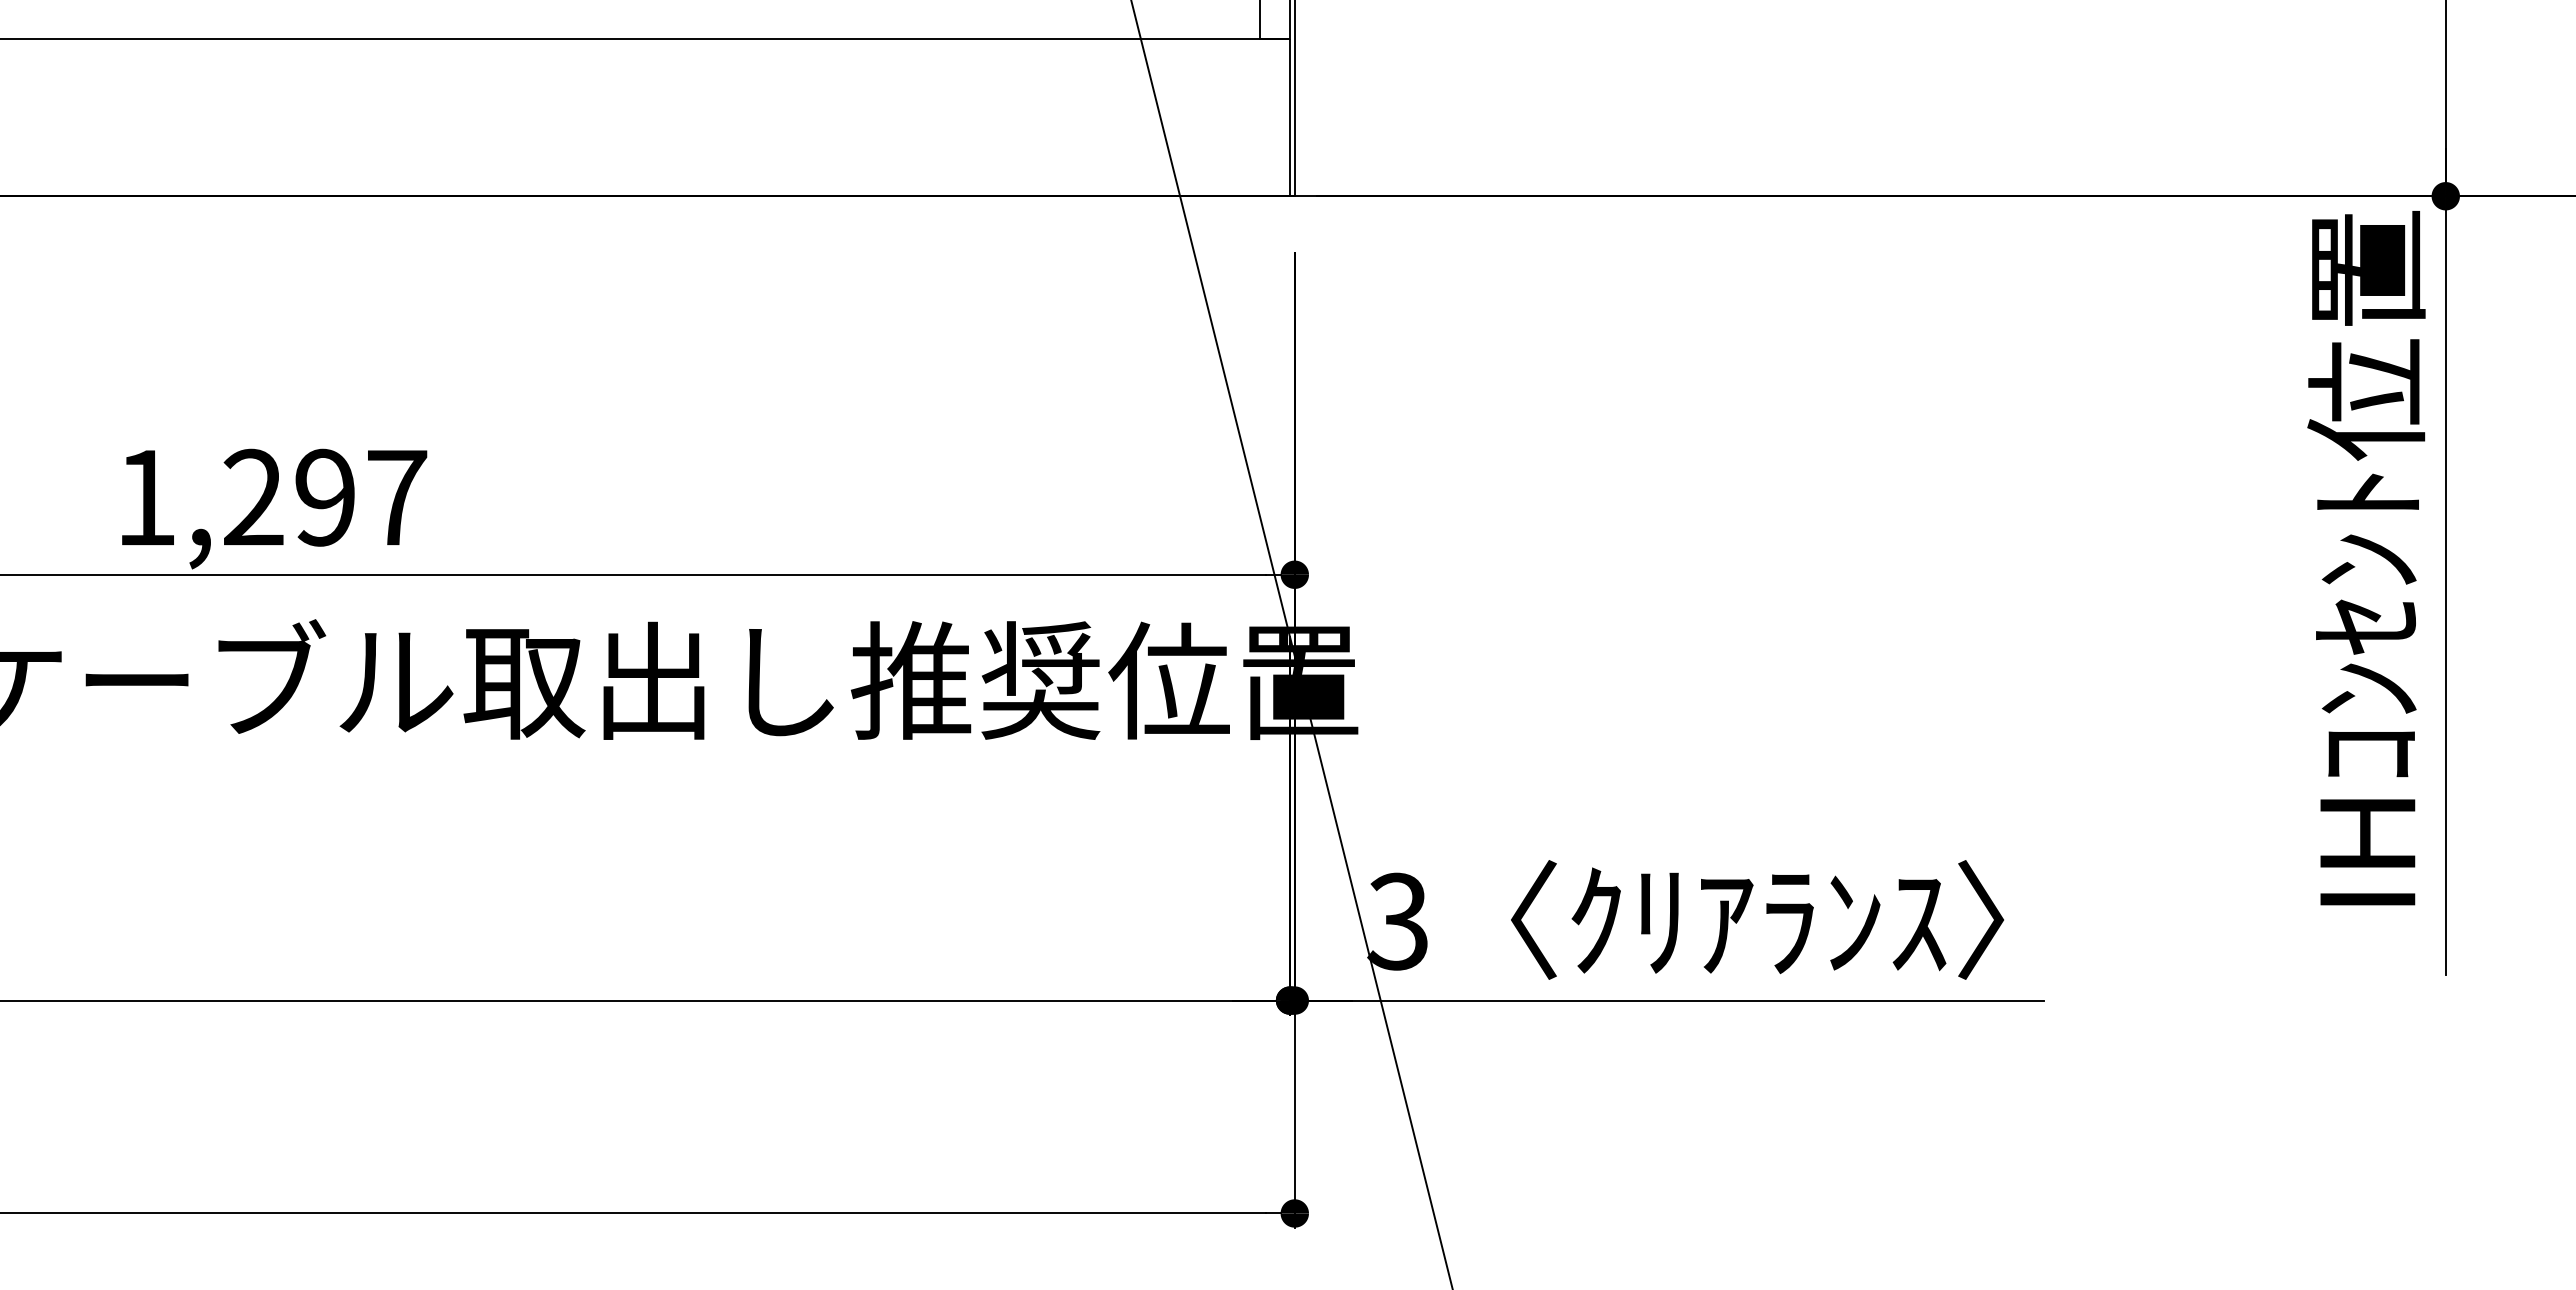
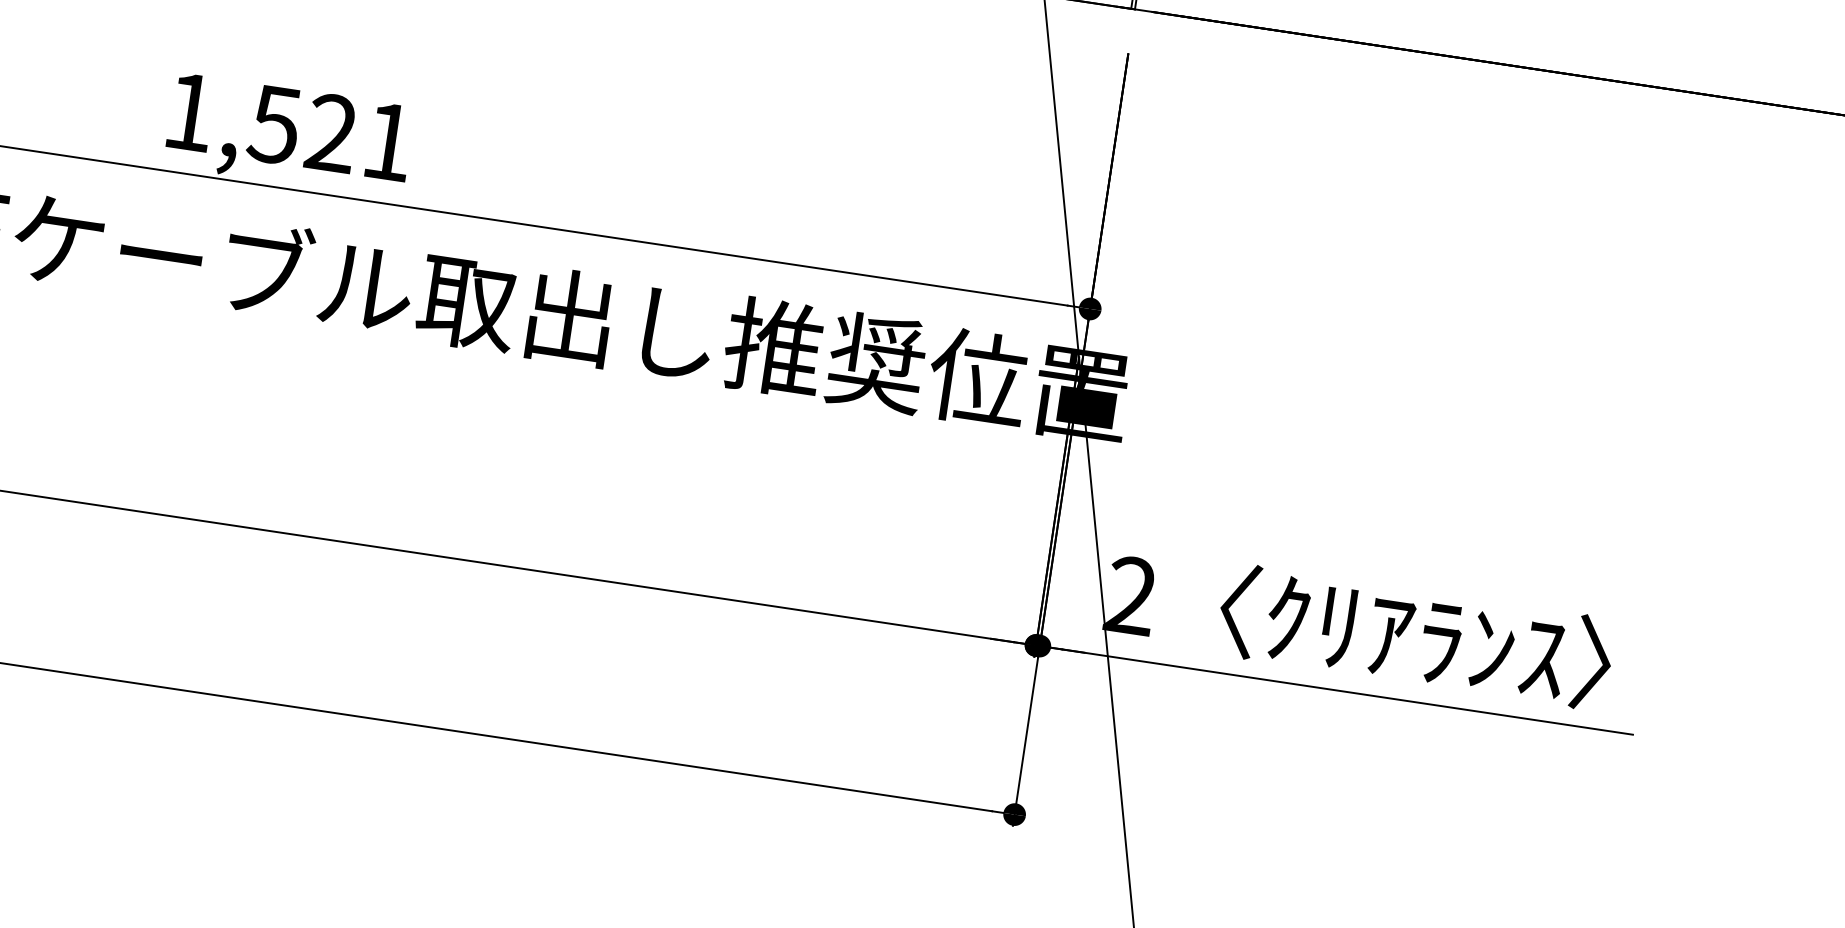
text: (324, 497) -> (331, 133), 1,297 -> 1,521
text: (1397, 921) -> (1130, 595), 3 -> 2

